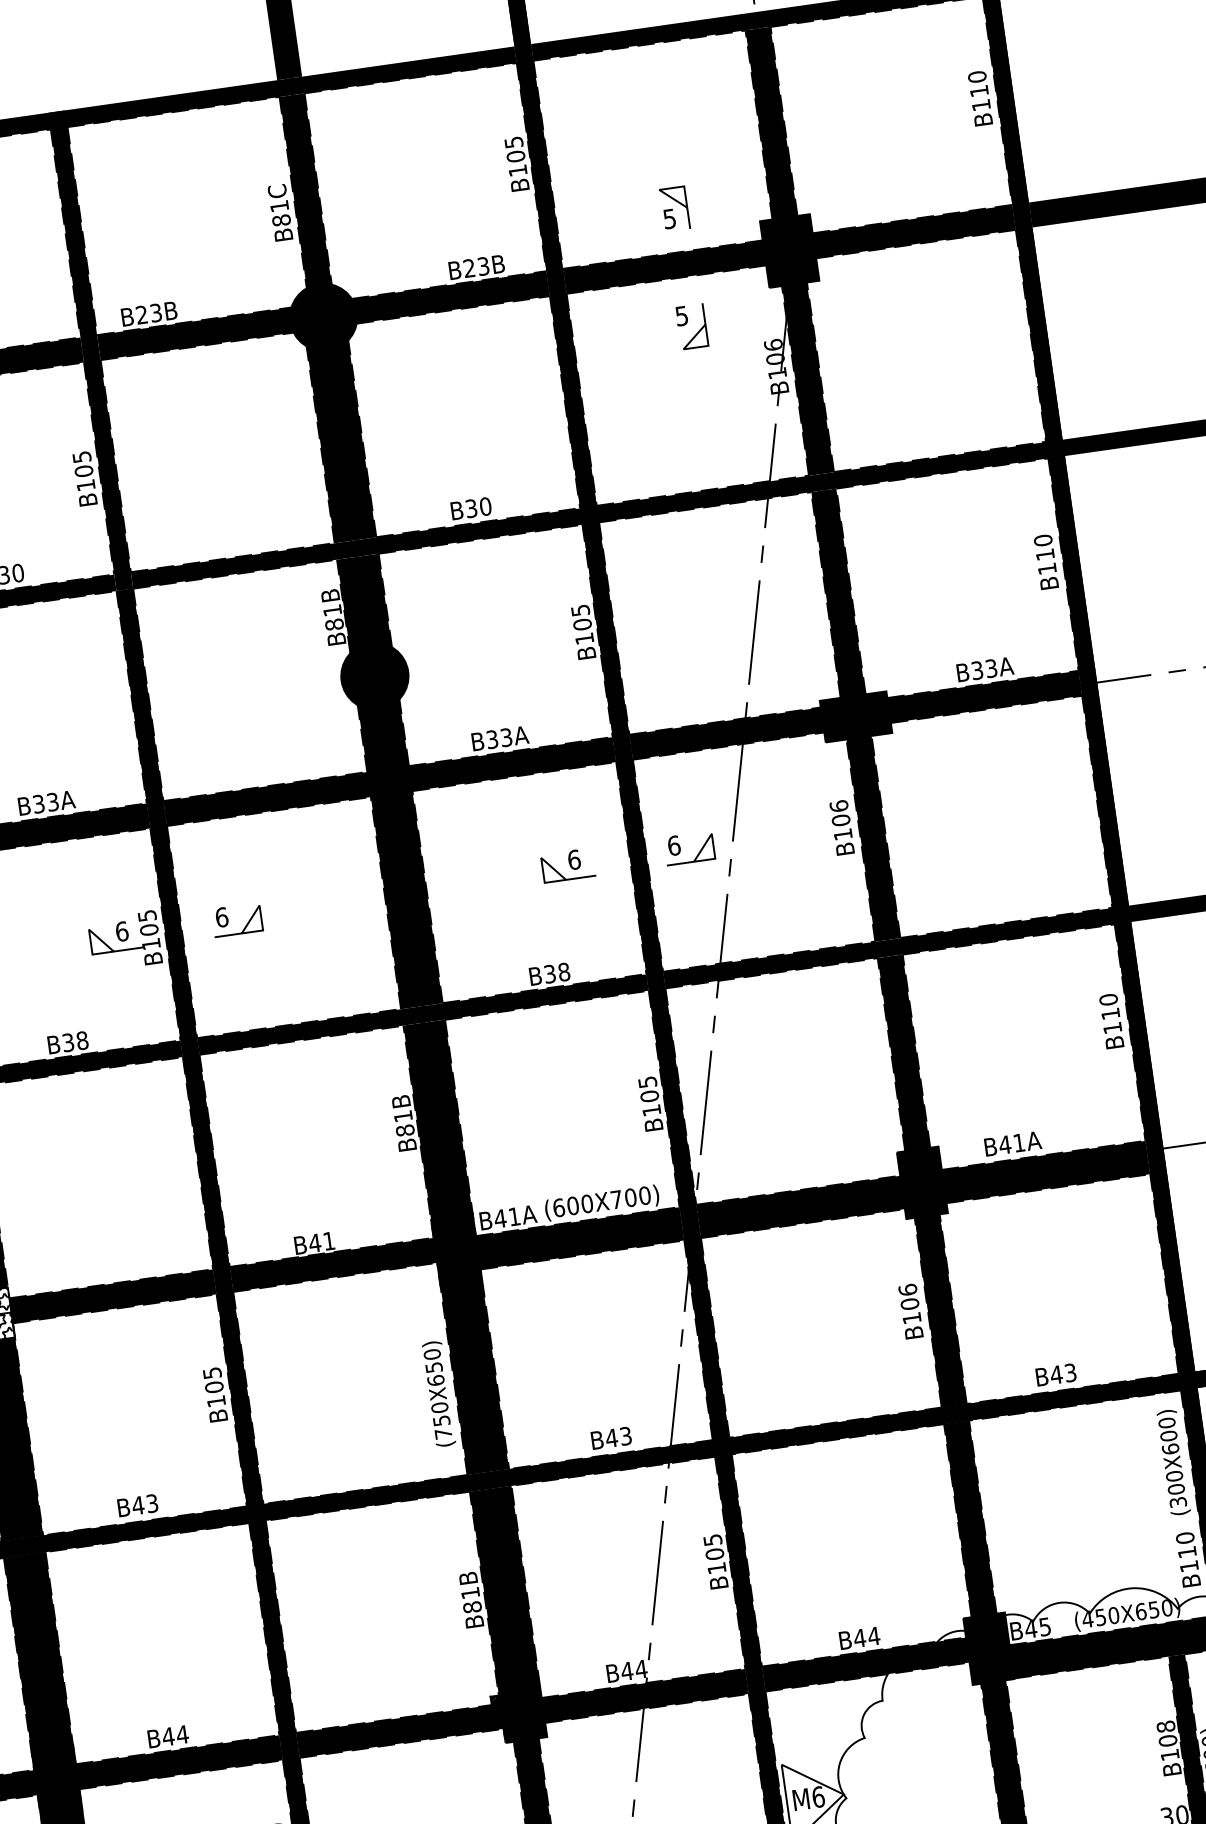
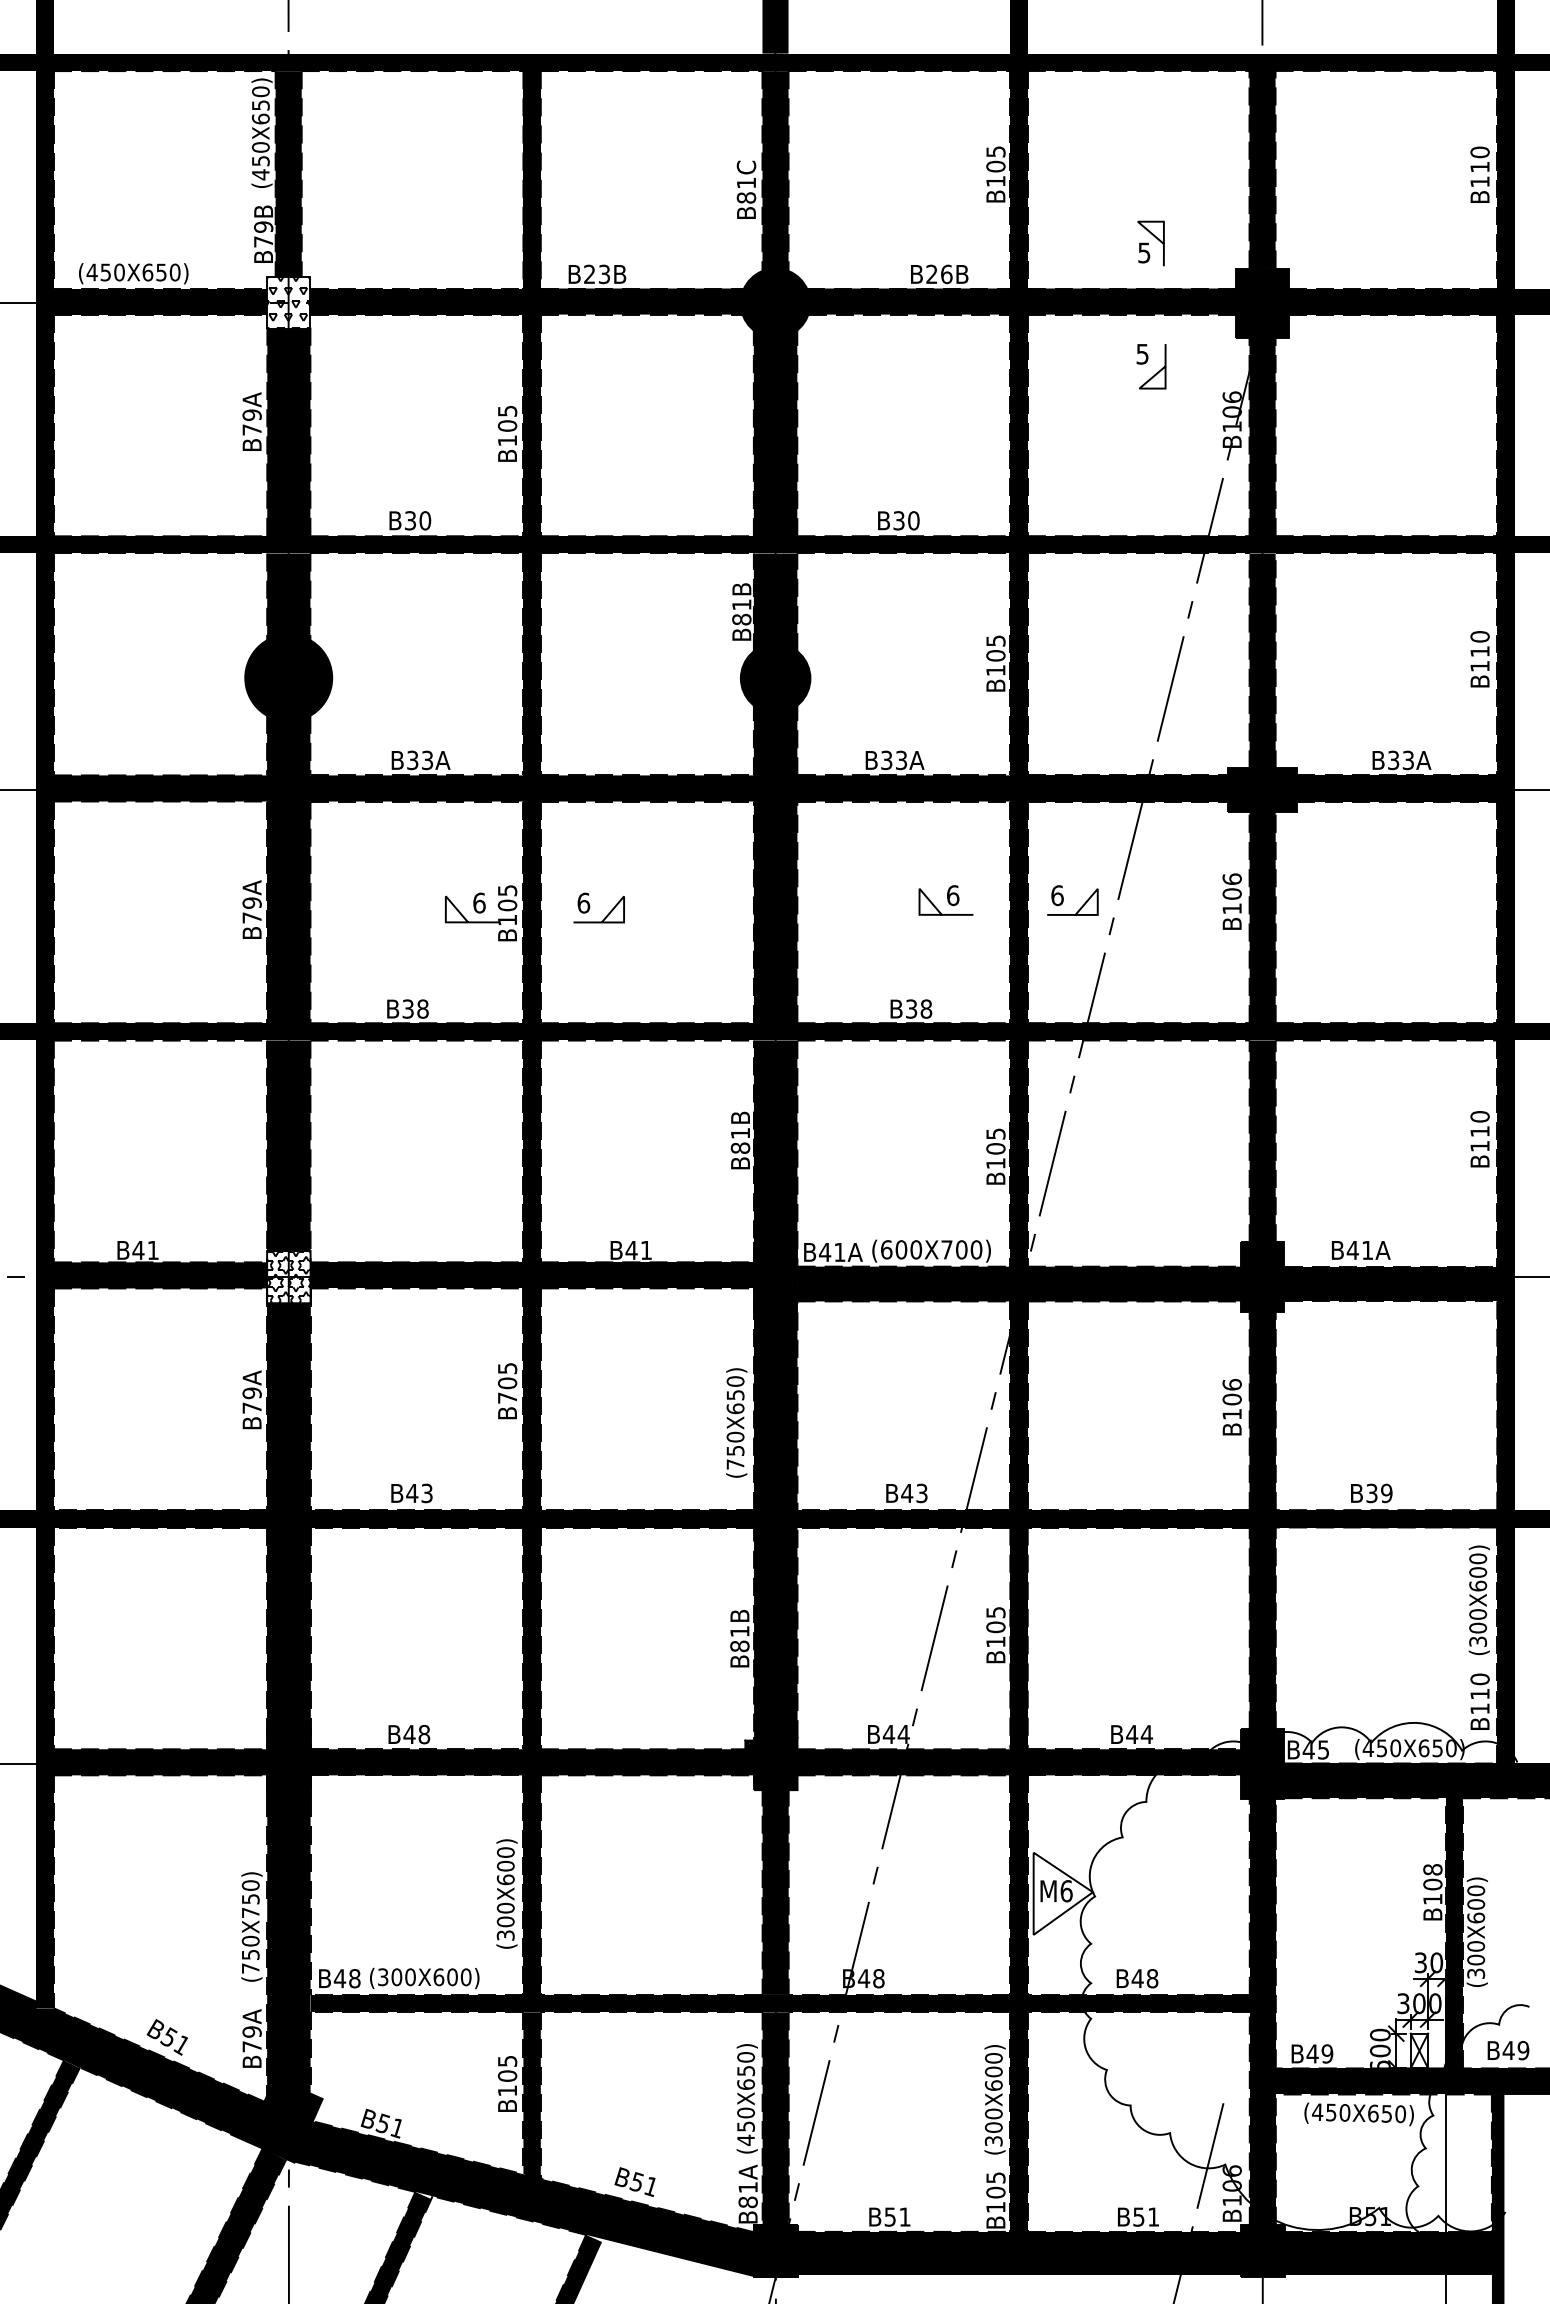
text: (483, 266) -> (946, 274), B23B -> B26B
text: (1062, 1374) -> (1378, 1493), B43 -> B39
text: (216, 1400) -> (507, 1397), B105 -> B705
text: (182, 1734) -> (424, 1734), B44 -> B48

